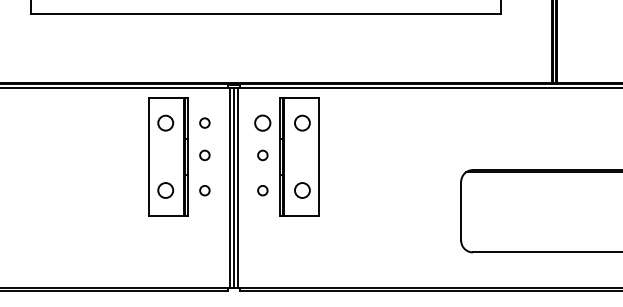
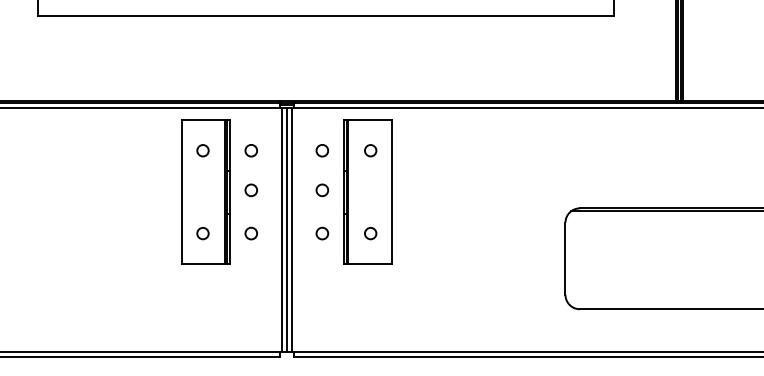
circle: (164, 122) -> (201, 150), size x0.62
circle: (262, 122) -> (321, 150), size x0.62
circle: (301, 122) -> (369, 150), size x0.62
circle: (164, 190) -> (201, 233), size x0.62
circle: (301, 190) -> (369, 233), size x0.62

